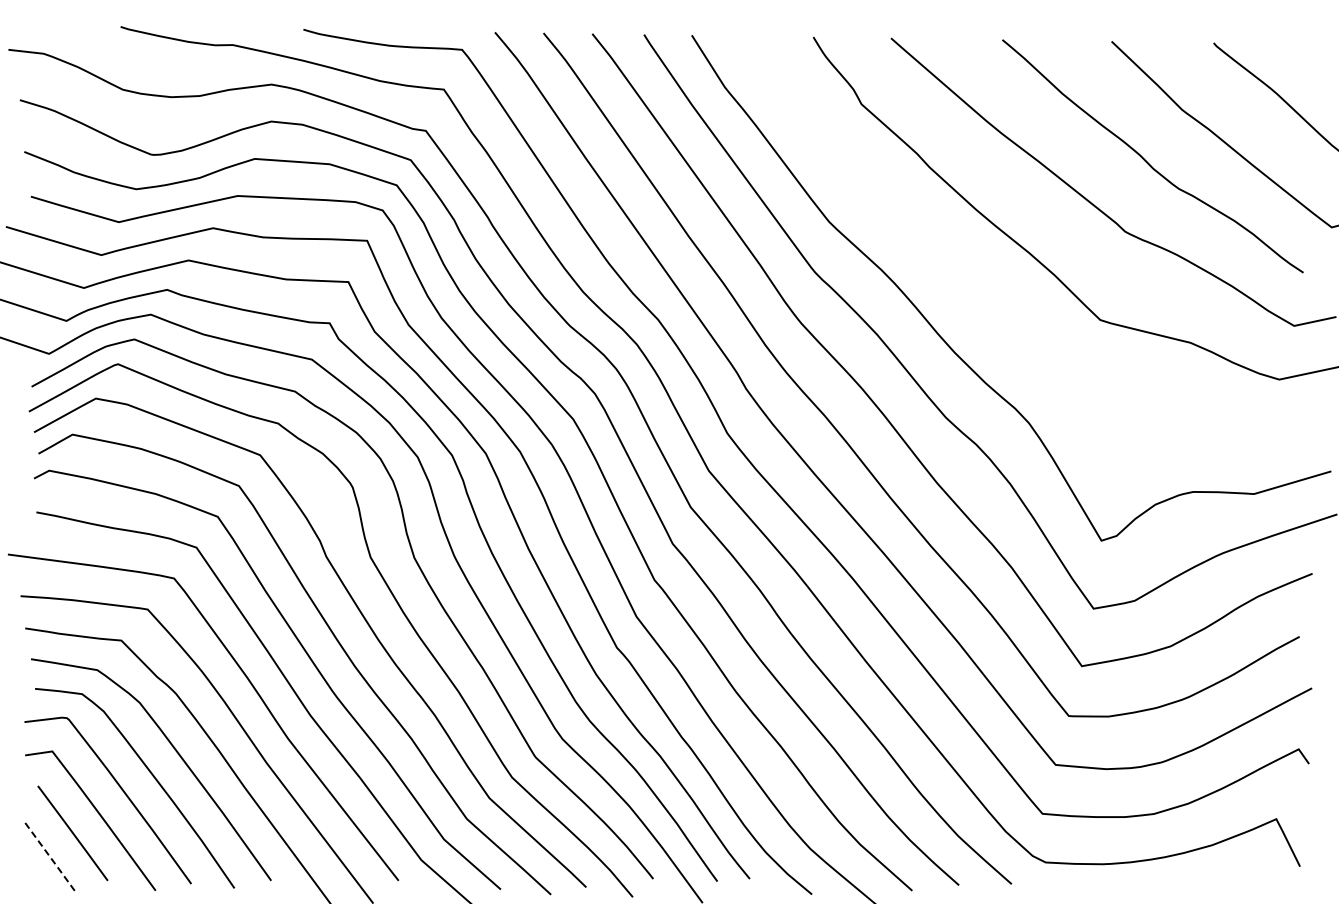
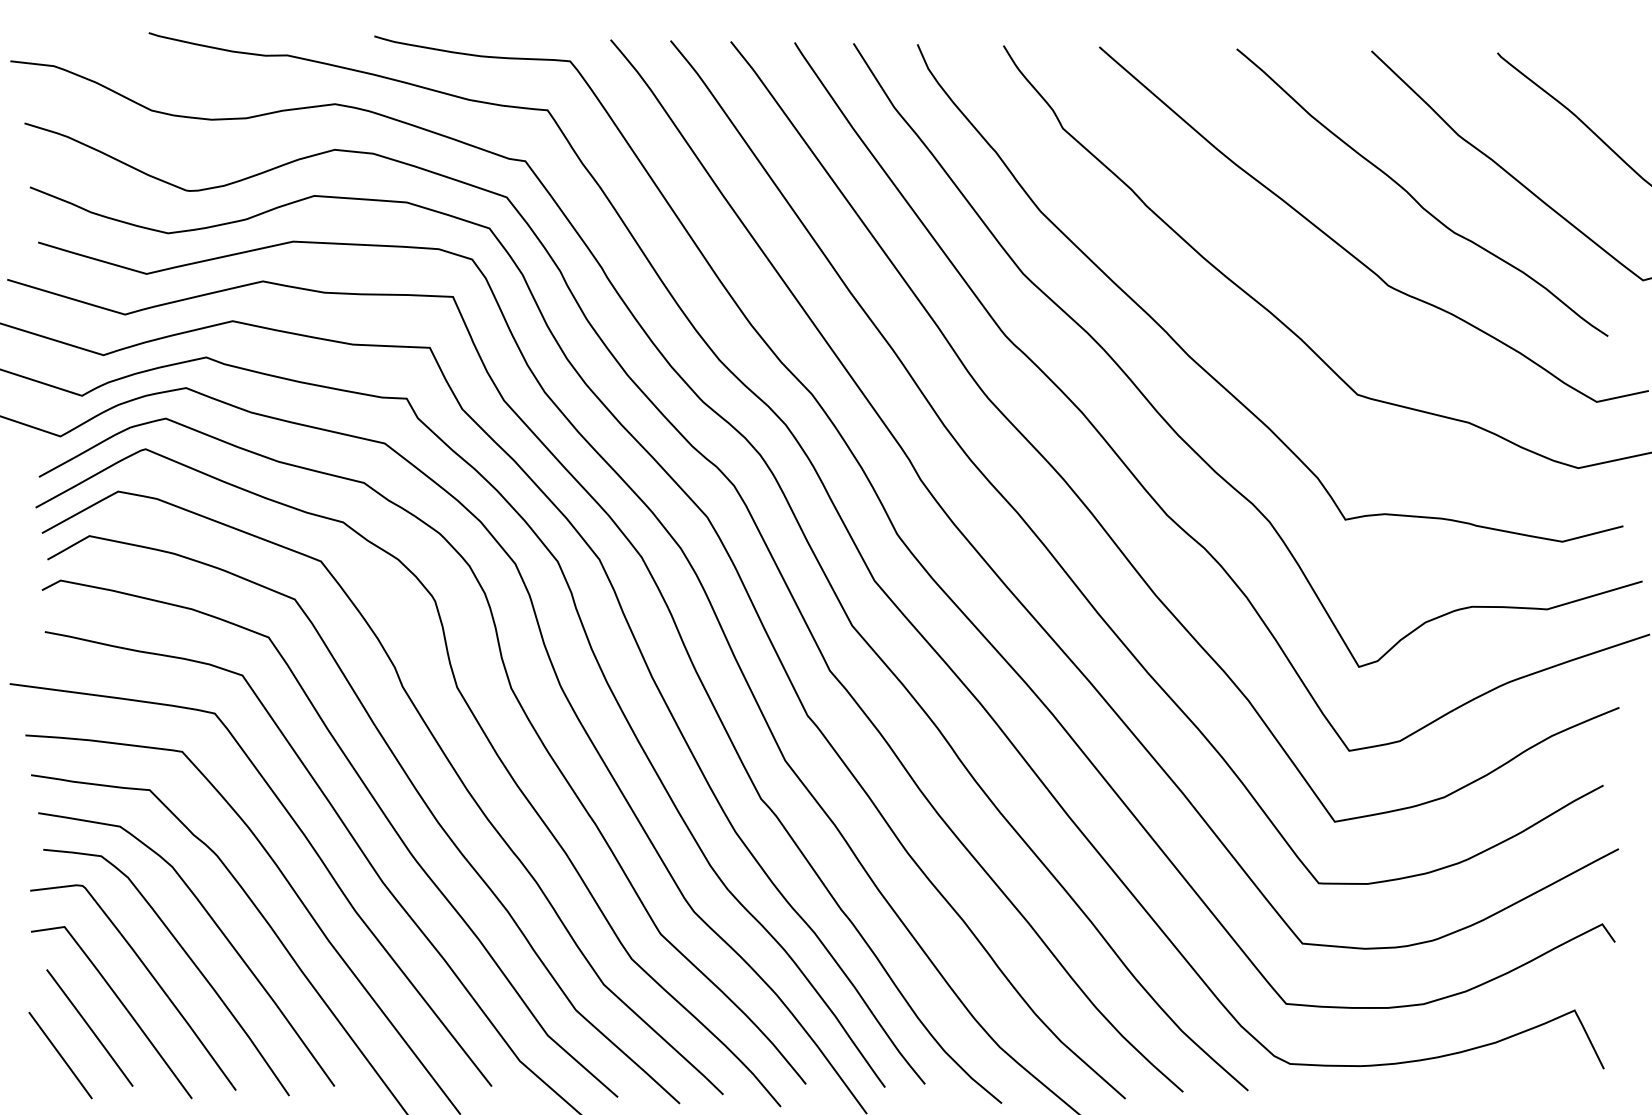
curve: (977, 299) -> (1206, 369), added
line: (49, 855) -> (61, 1055), dashed -> solid

